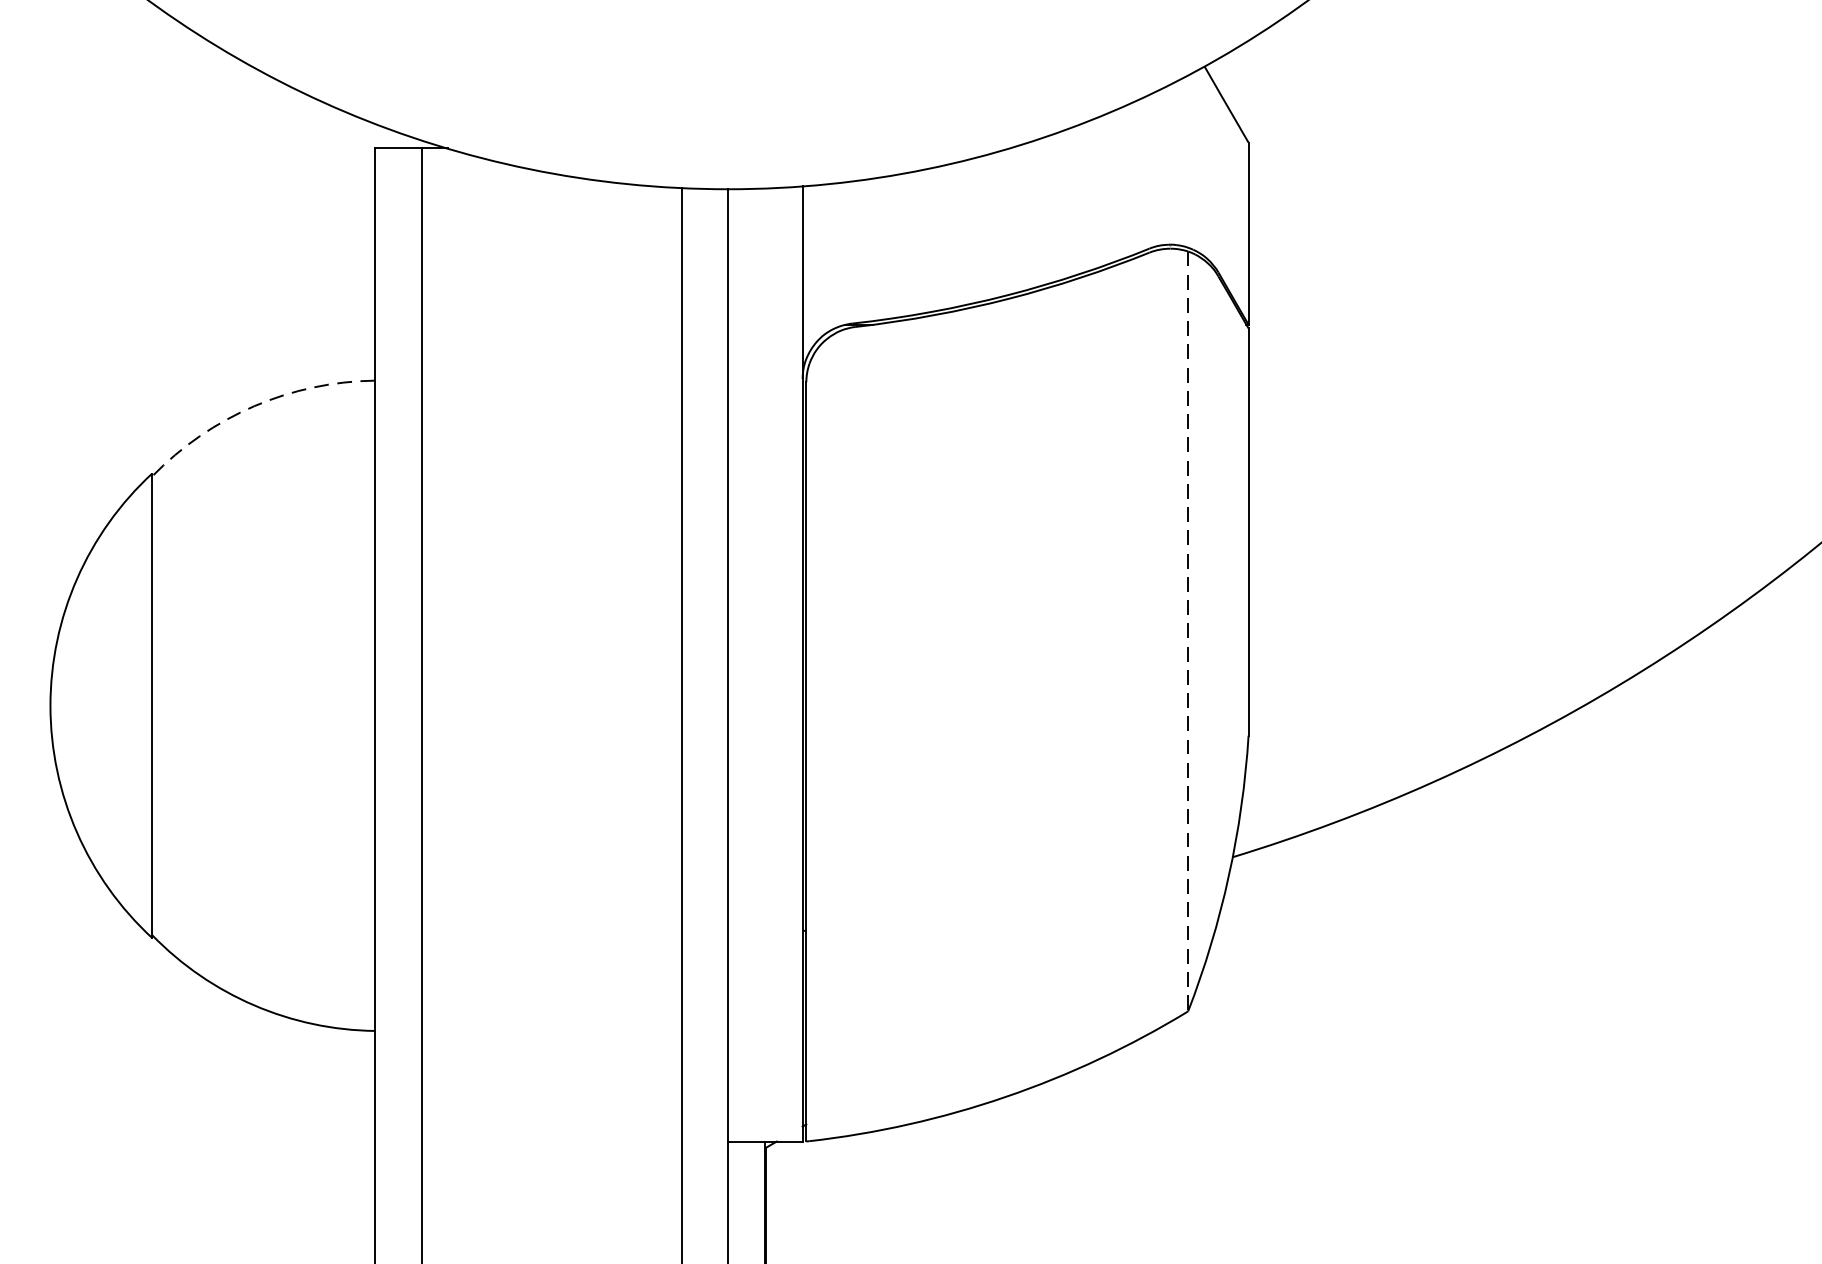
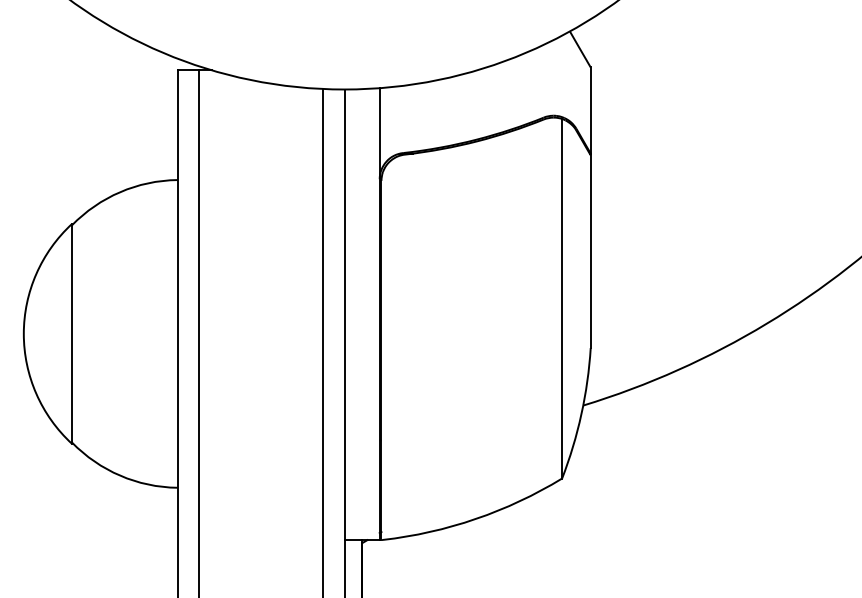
arc: (254, 406) -> (120, 192), dashed -> solid
line: (1188, 630) -> (562, 298), dashed -> solid

